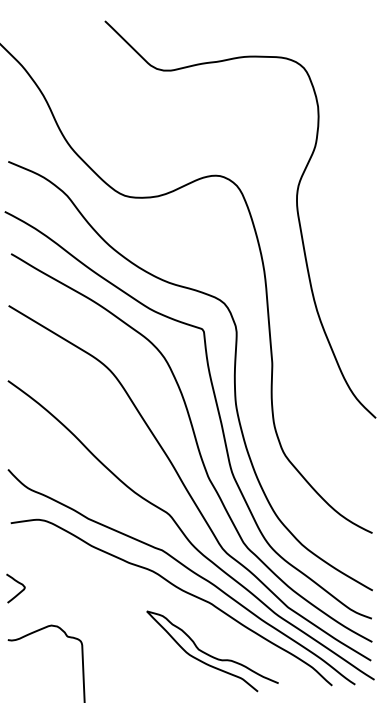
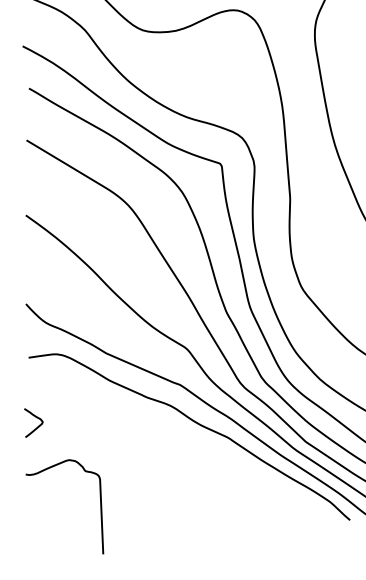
curve: (211, 655) -> (229, 490), removed

